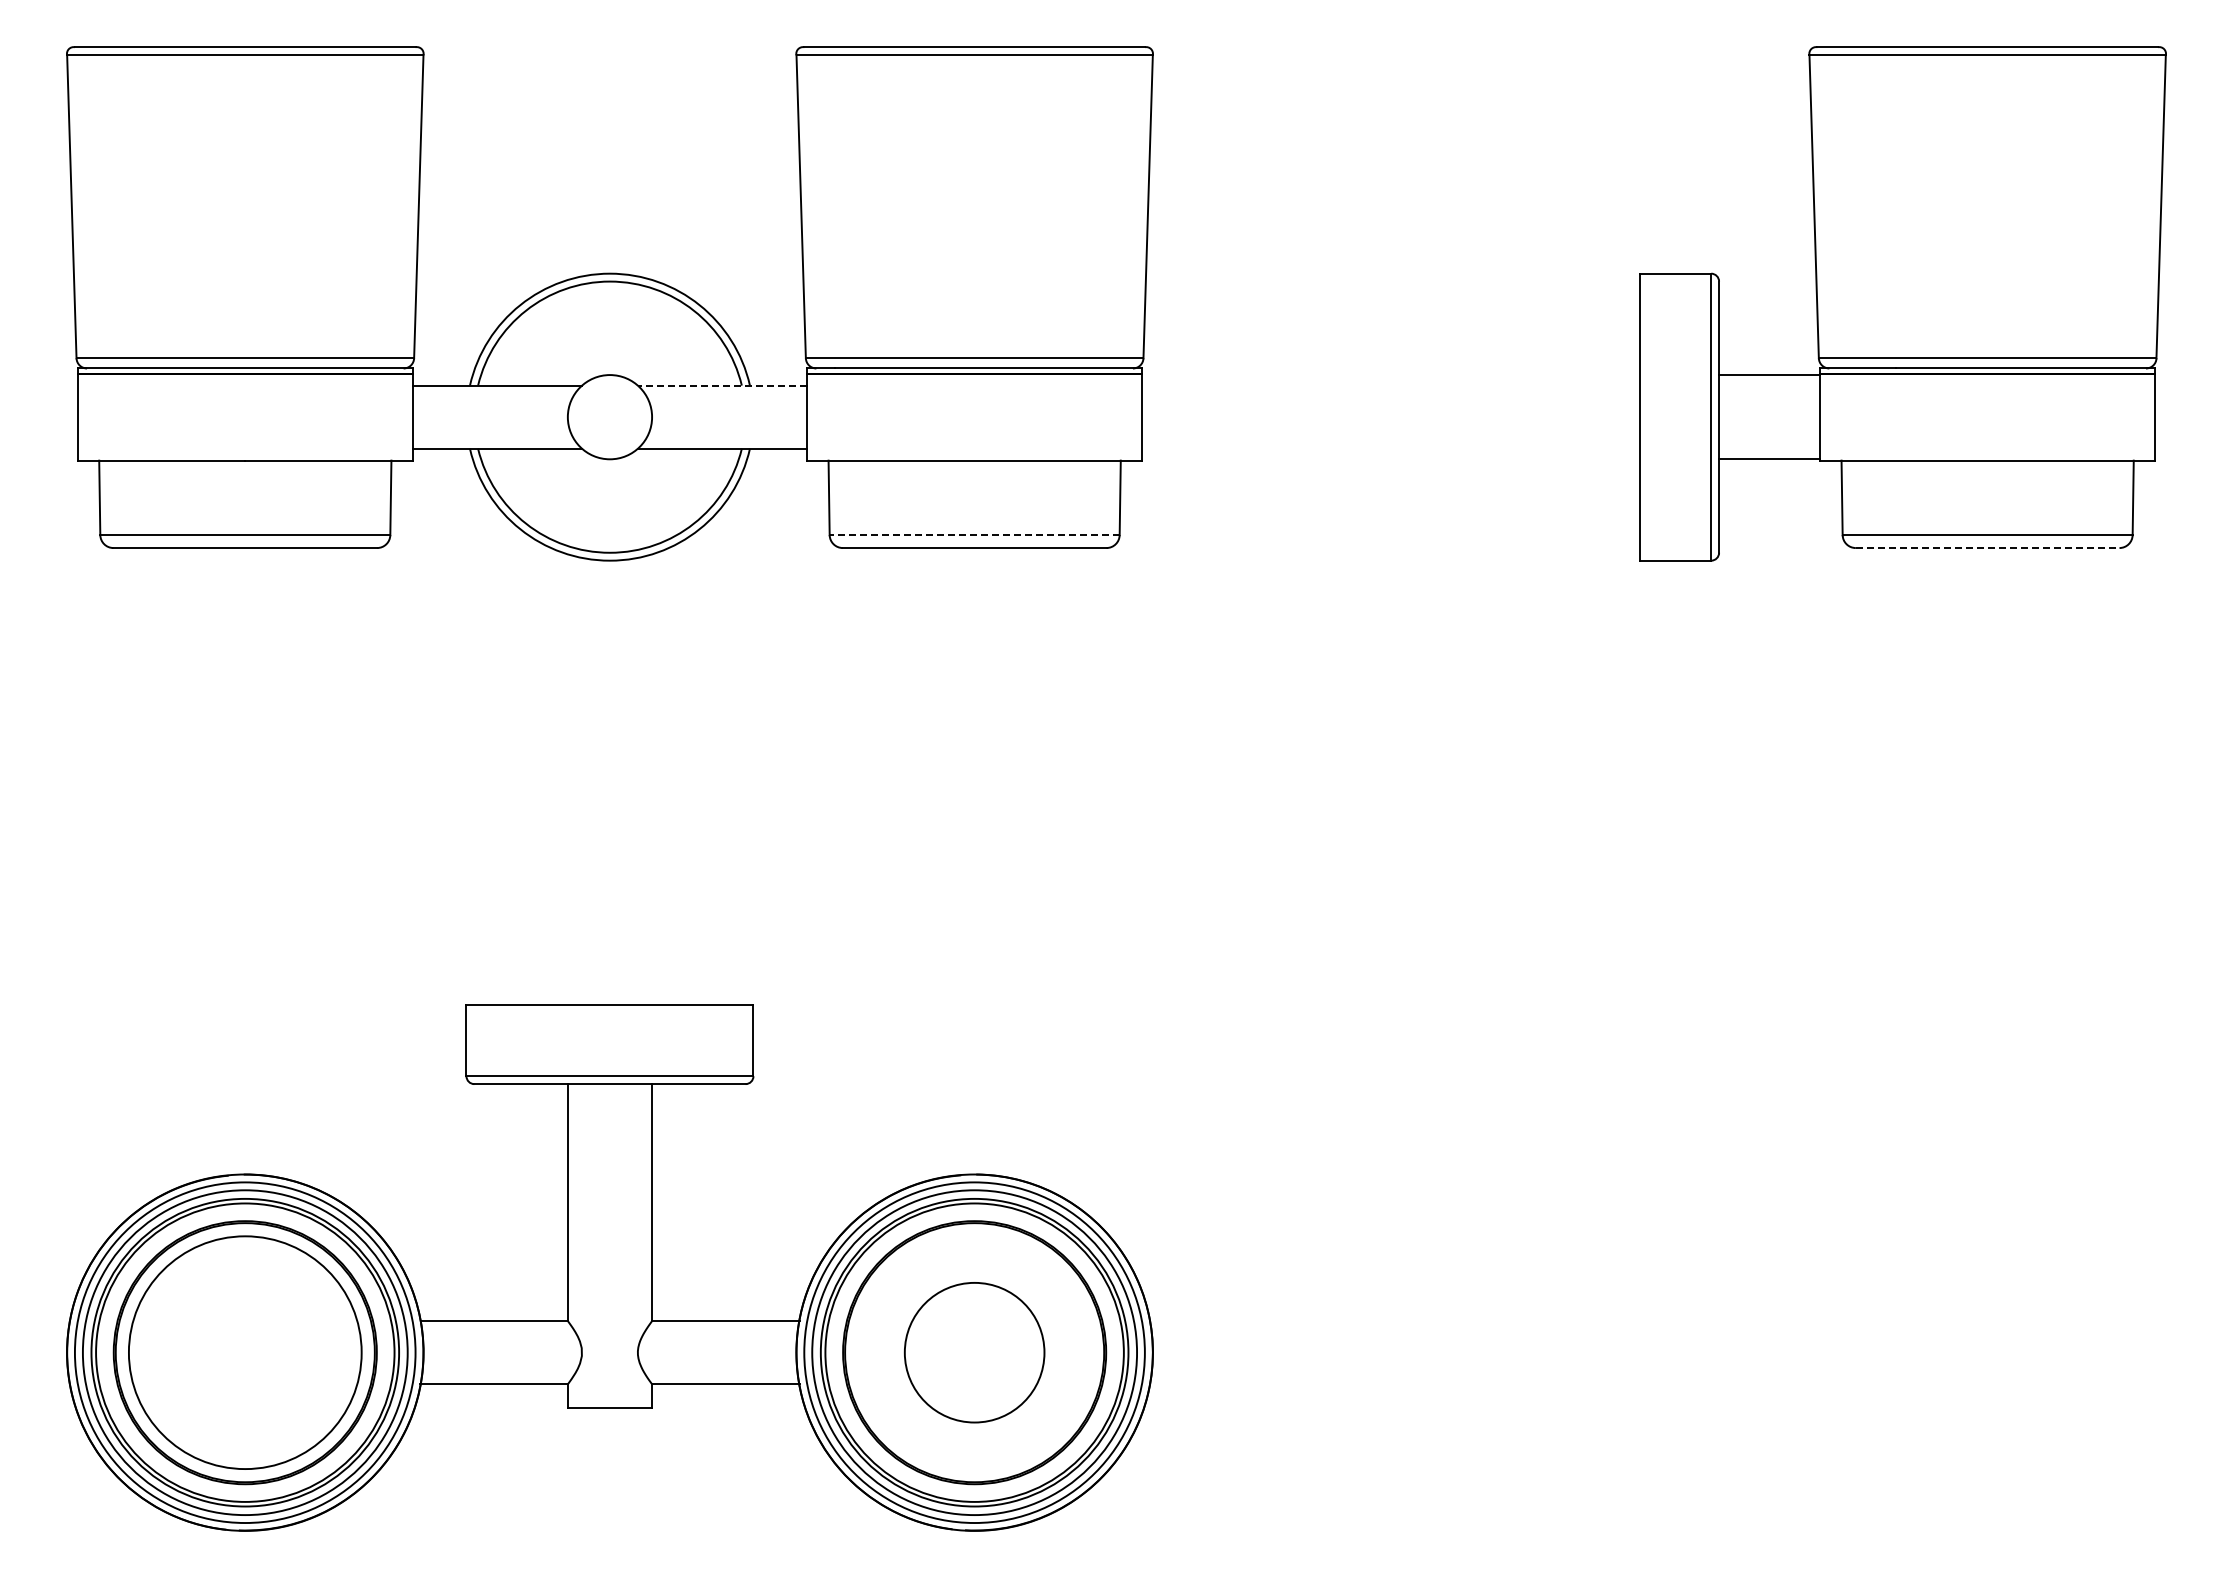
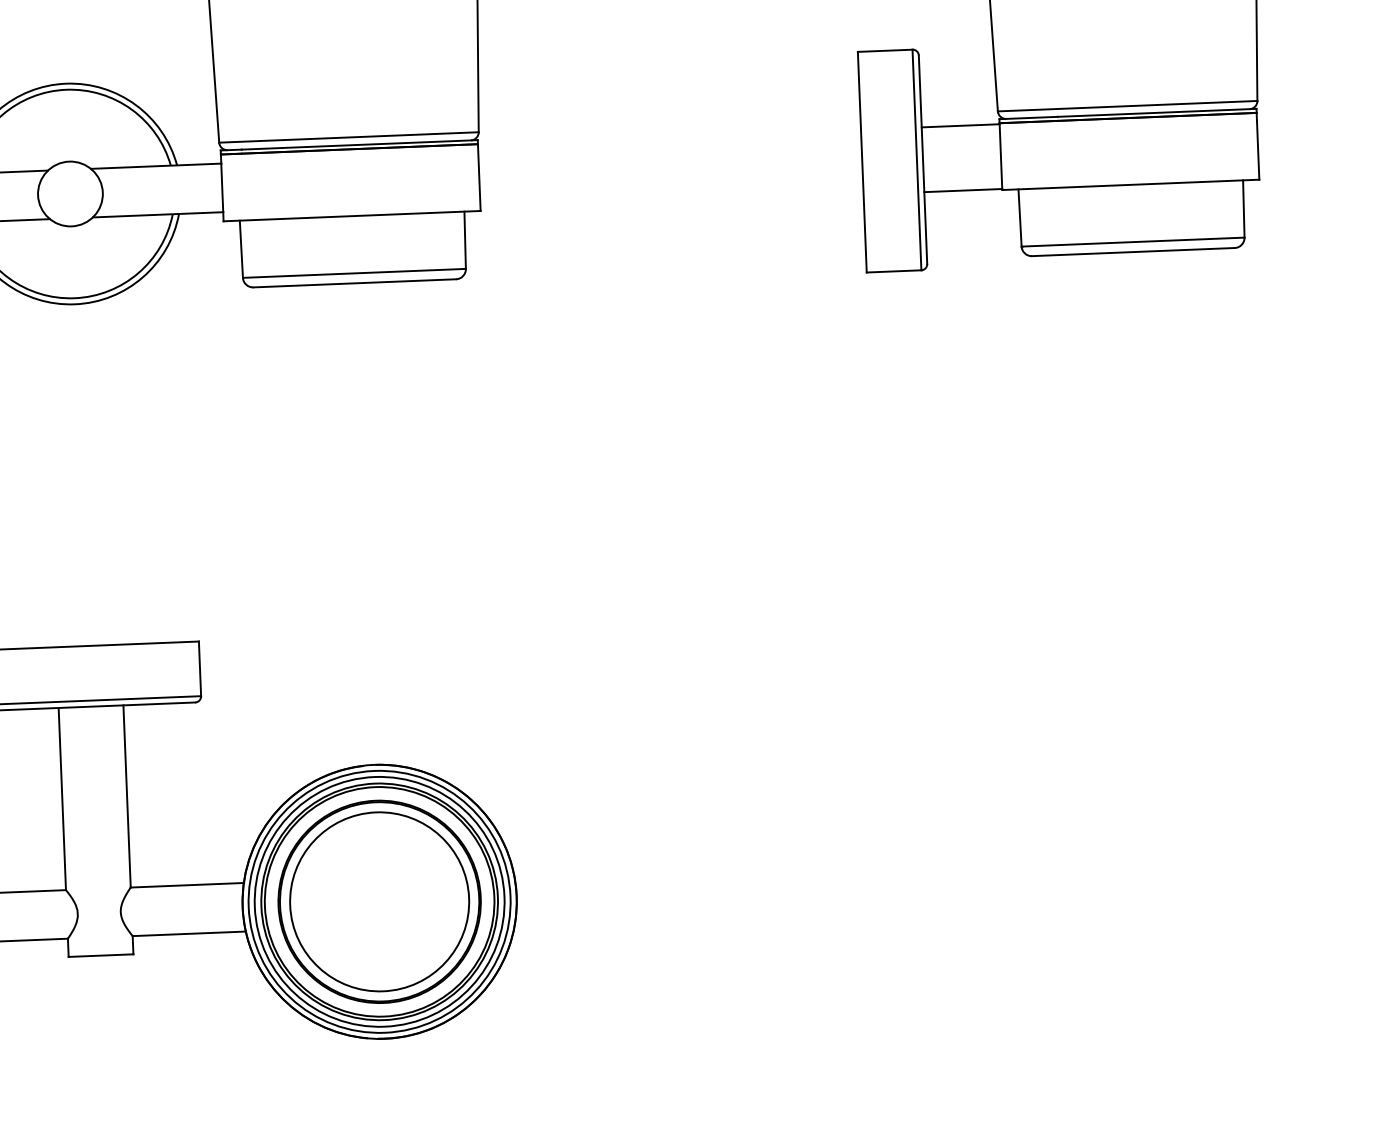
line: (722, 385) -> (155, 166), dashed -> solid
line: (974, 535) -> (354, 273), dashed -> solid
line: (1987, 548) -> (1133, 252), dashed -> solid
circle: (974, 1352) -> (379, 901), size x1.67

